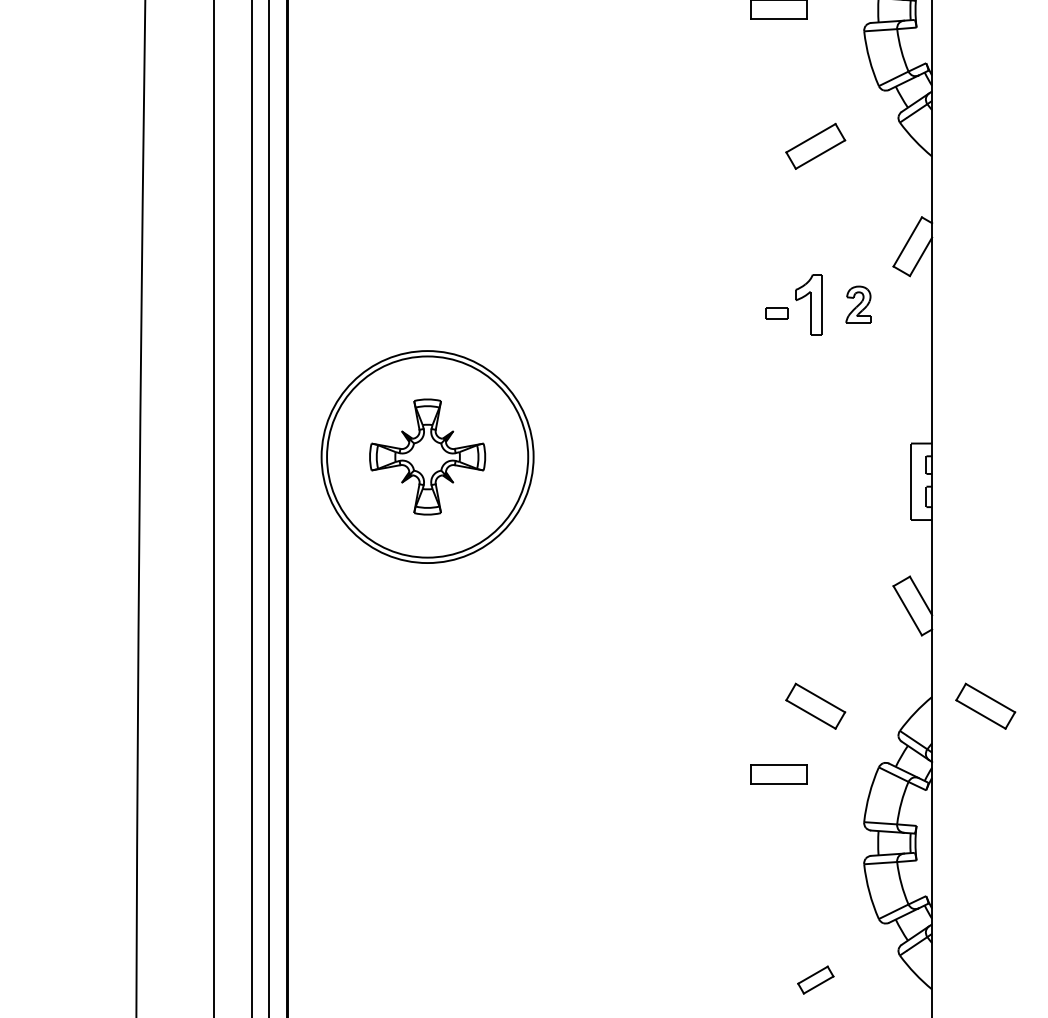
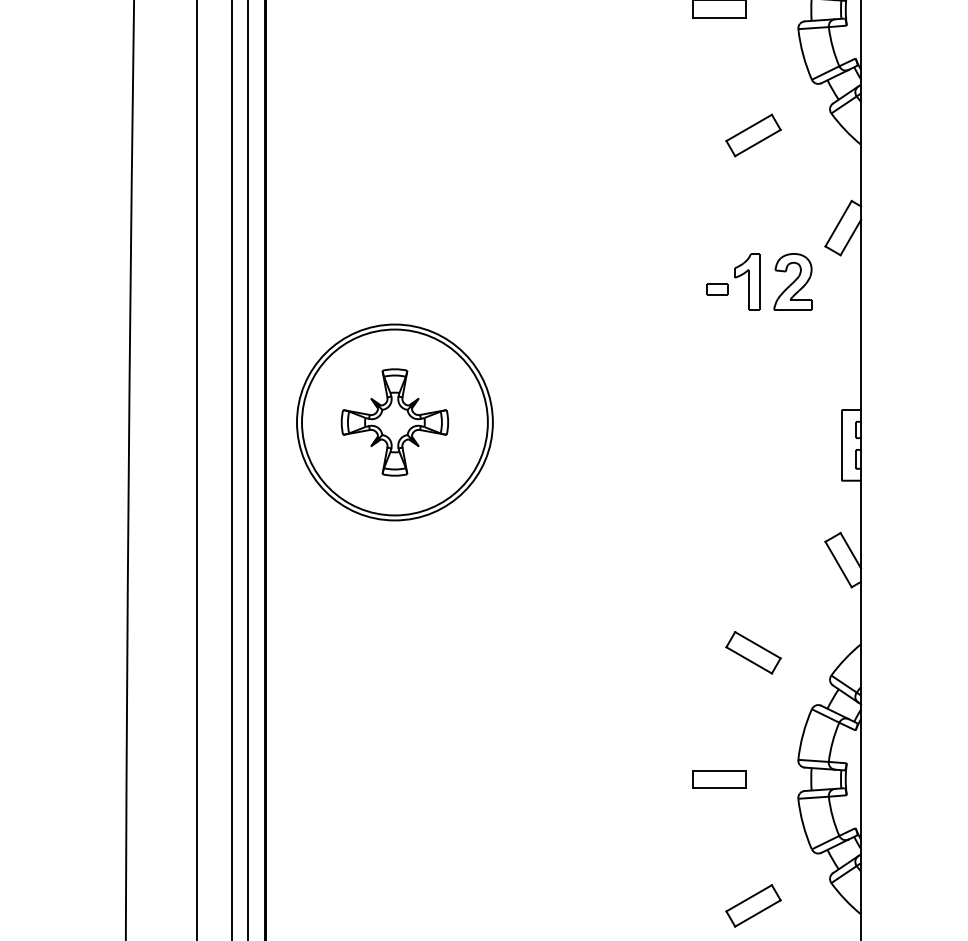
part: (858, 304) -> (793, 281), size x1.67
part: (985, 705) -> (910, 652), removed
part: (778, 774) -> (719, 779), moved
part: (815, 979) -> (753, 905), size x1.67

